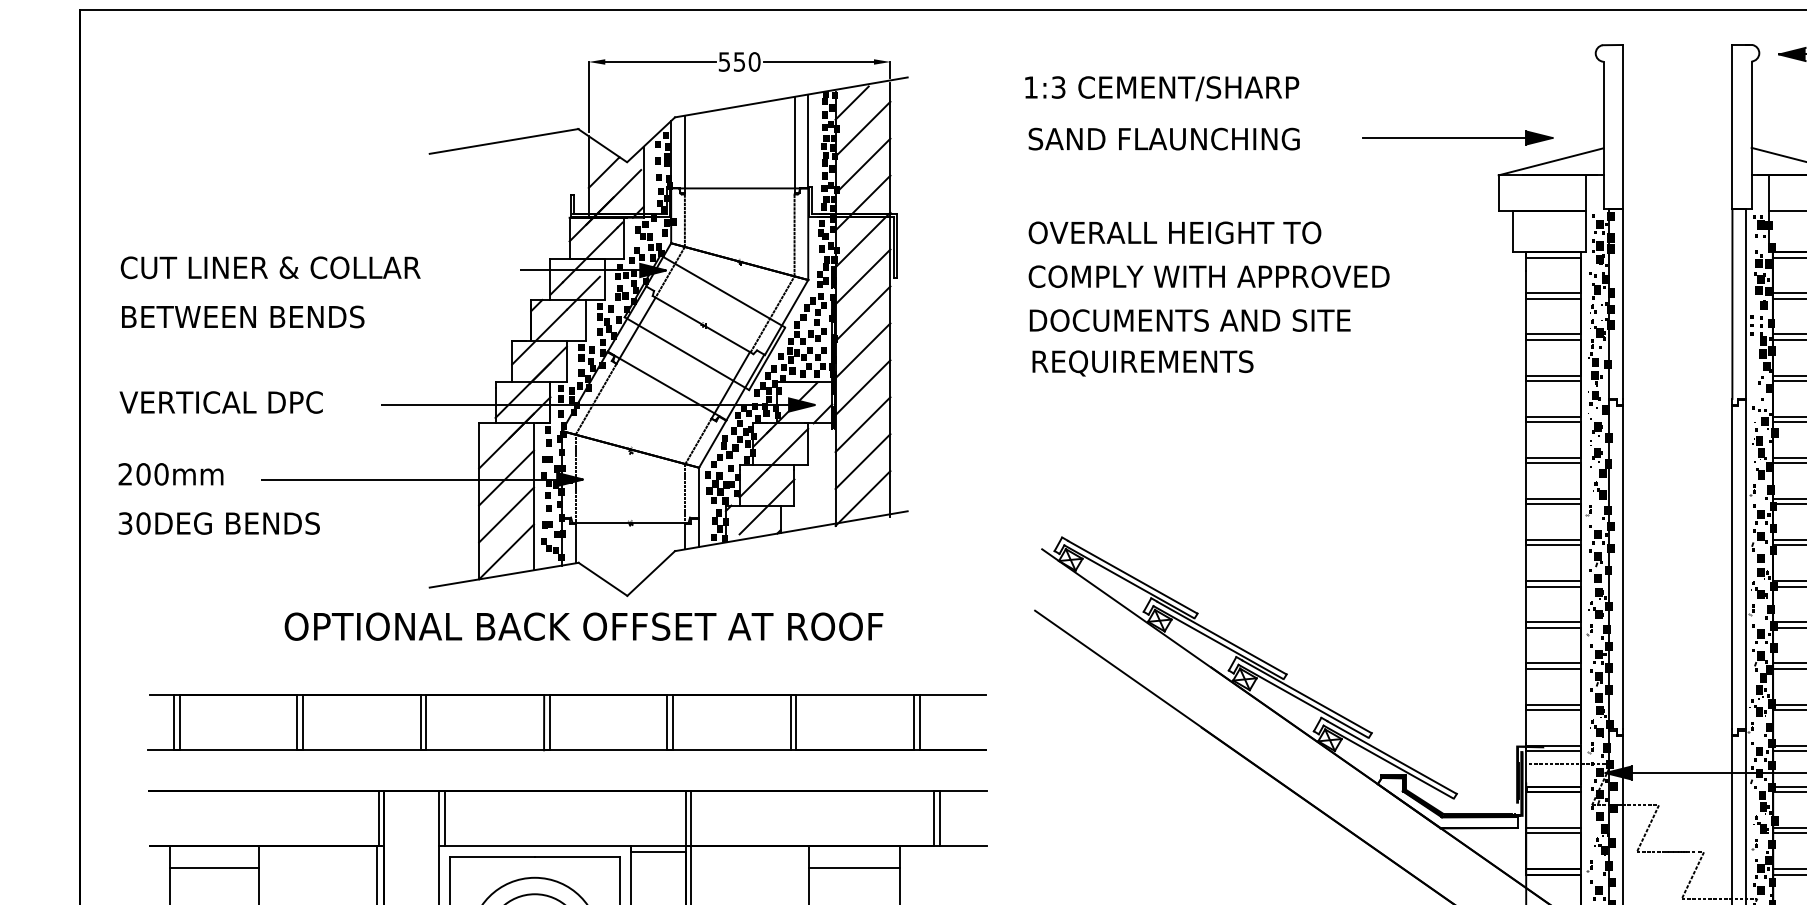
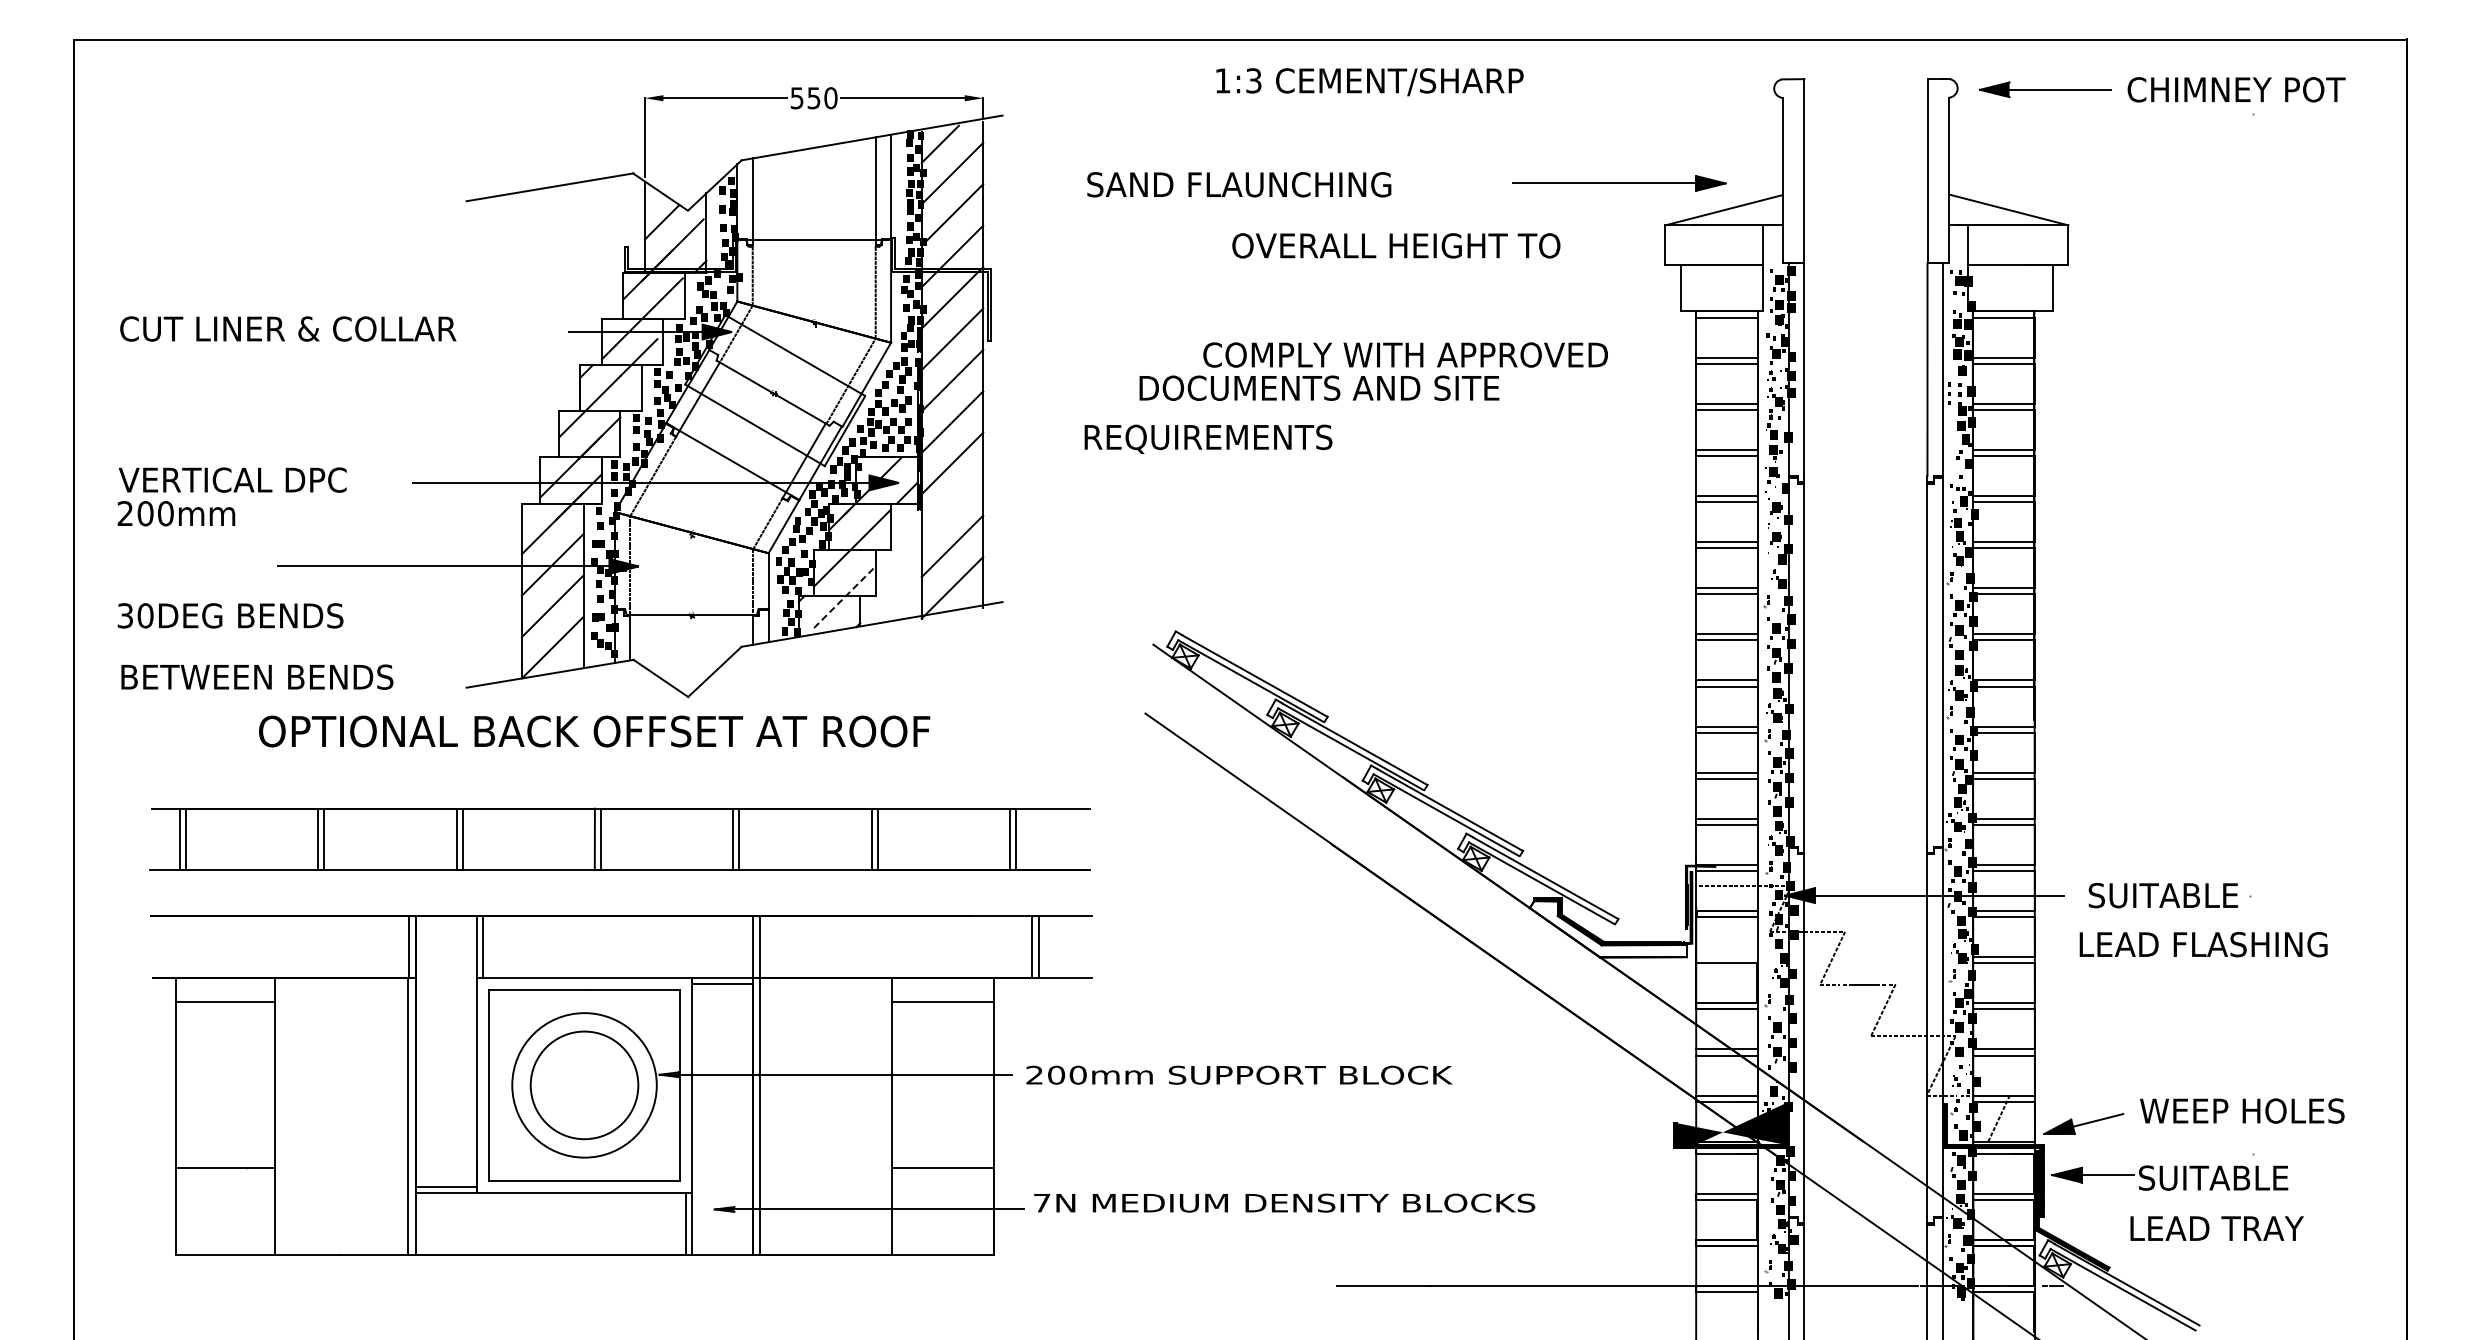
text: (1161, 88) -> (1369, 82), moved
text: (1164, 138) -> (1239, 184), moved
text: (1175, 232) -> (1396, 245), moved
text: (1209, 276) -> (1405, 354), moved
text: (243, 316) -> (257, 676), moved
text: (1143, 362) -> (1208, 438), moved
line: (863, 424) -> (952, 504), removed
text: (171, 474) -> (176, 513), moved
line: (767, 506) -> (845, 596), solid -> dashed
text: (583, 626) -> (594, 731), moved
line: (1553, 828) -> (1726, 957), removed

